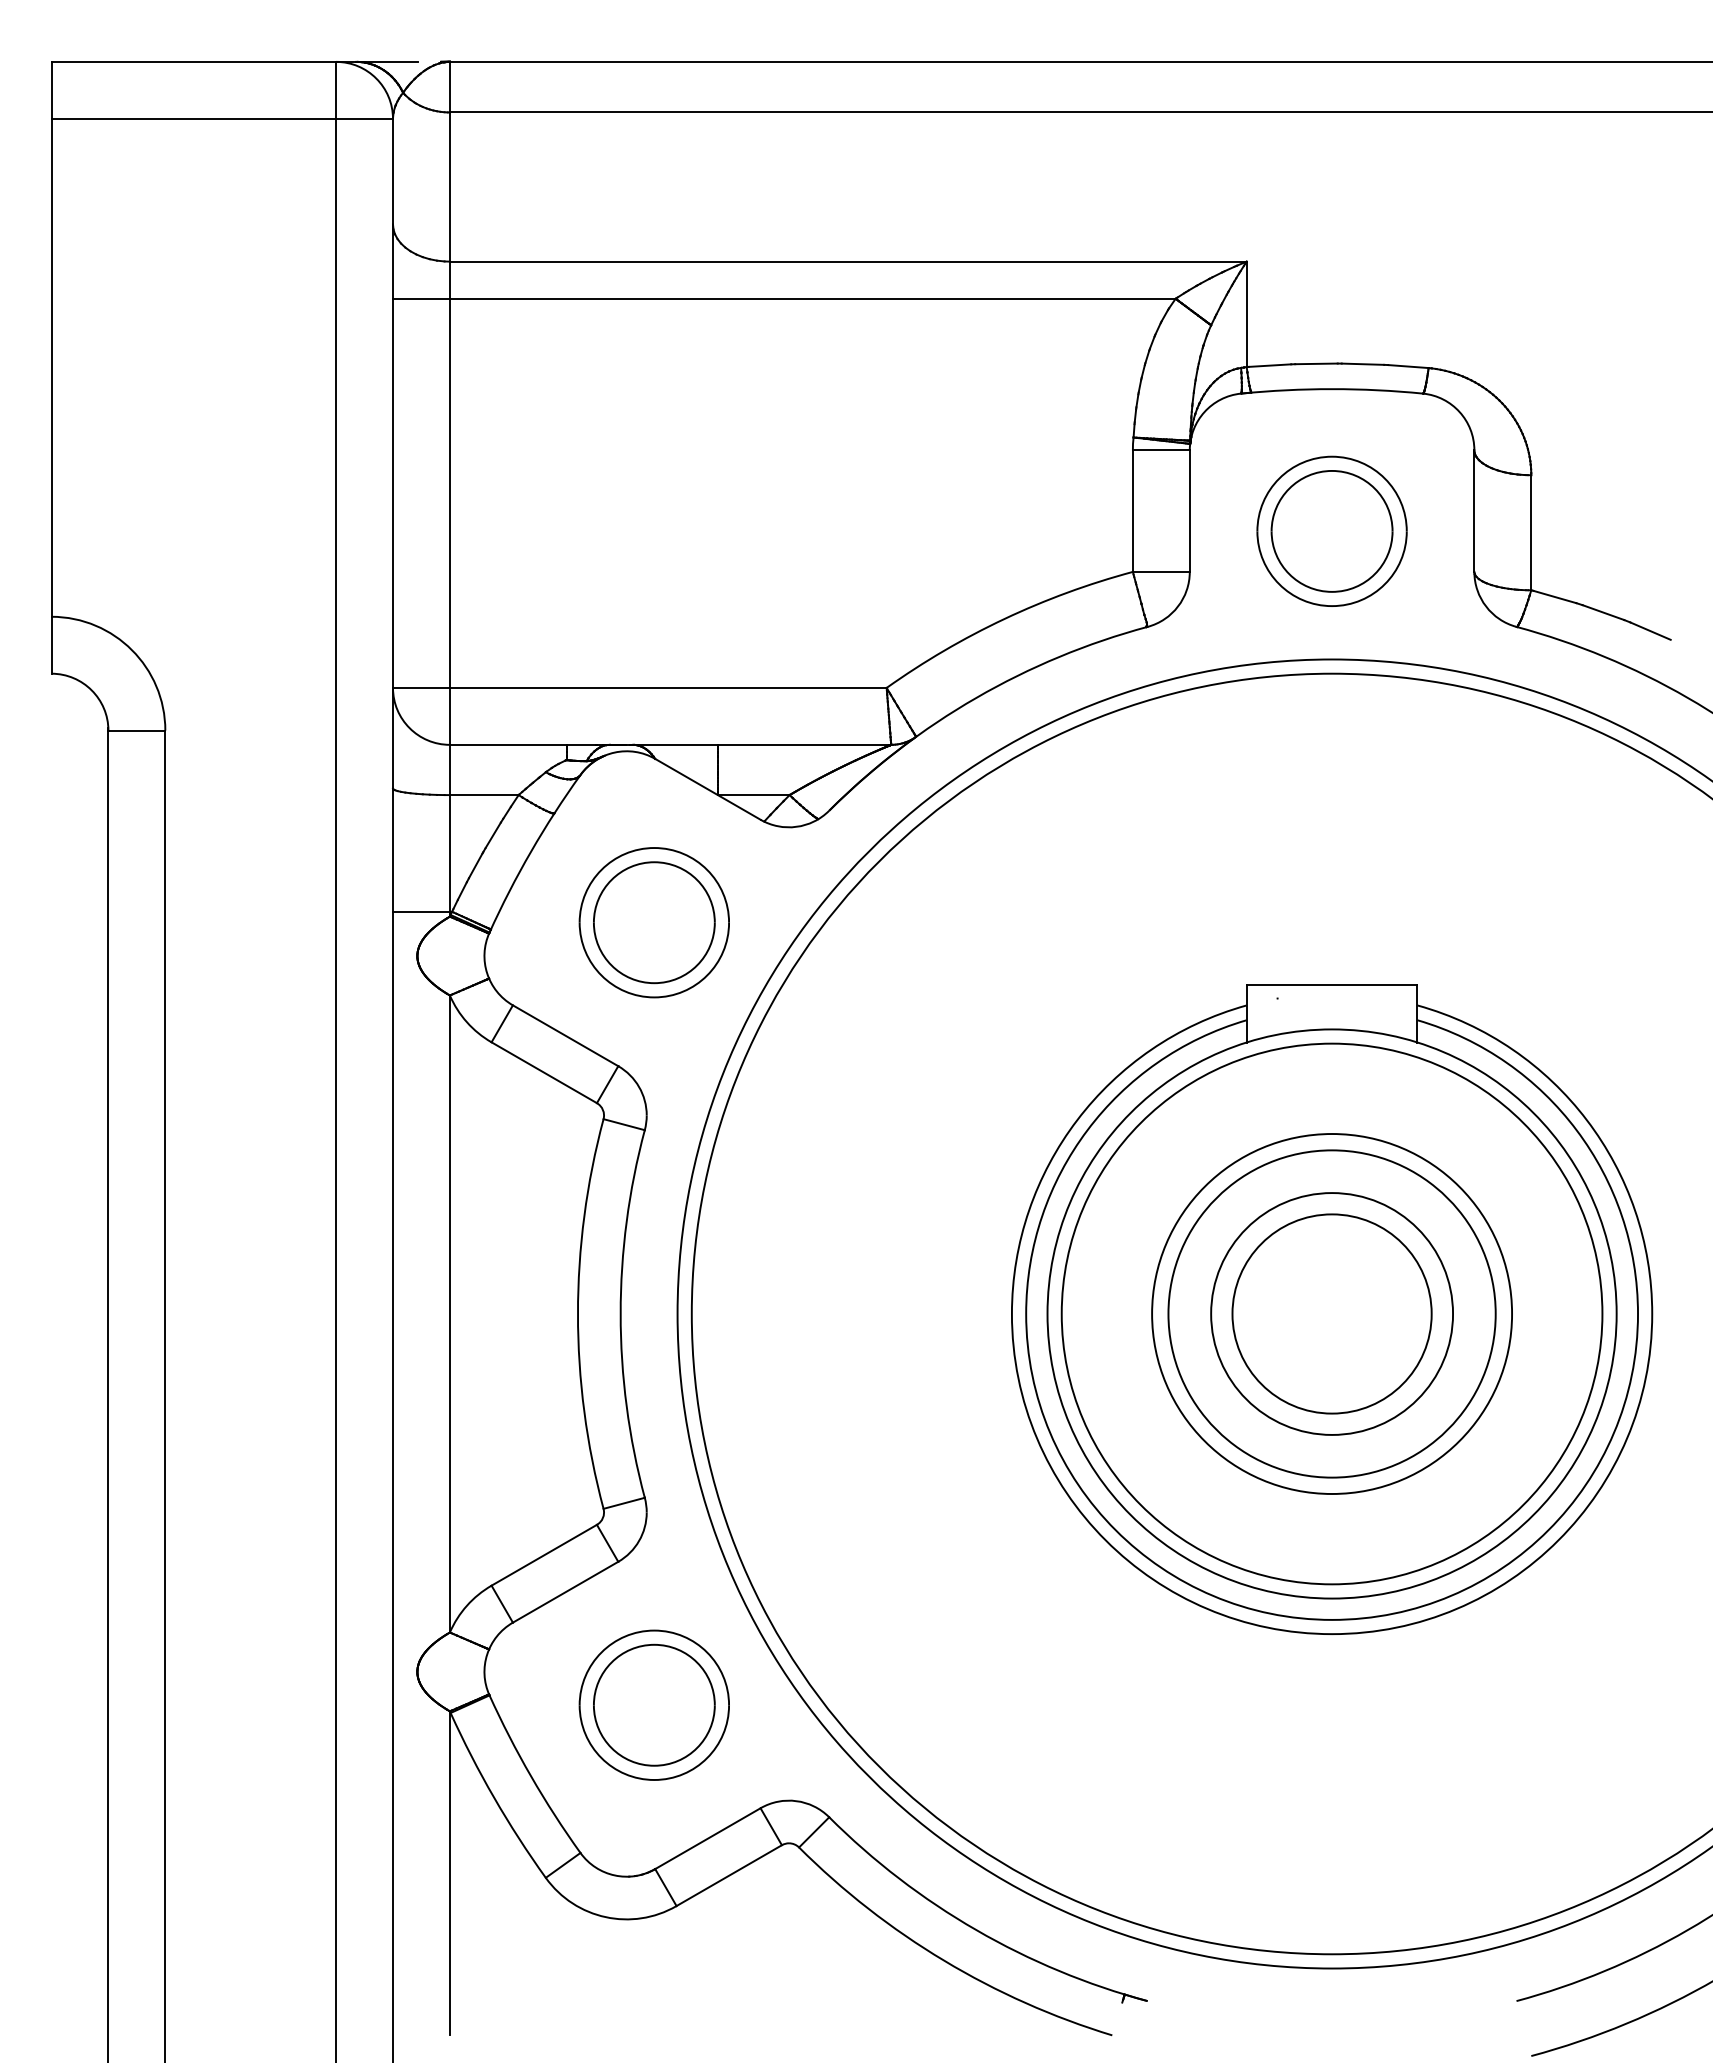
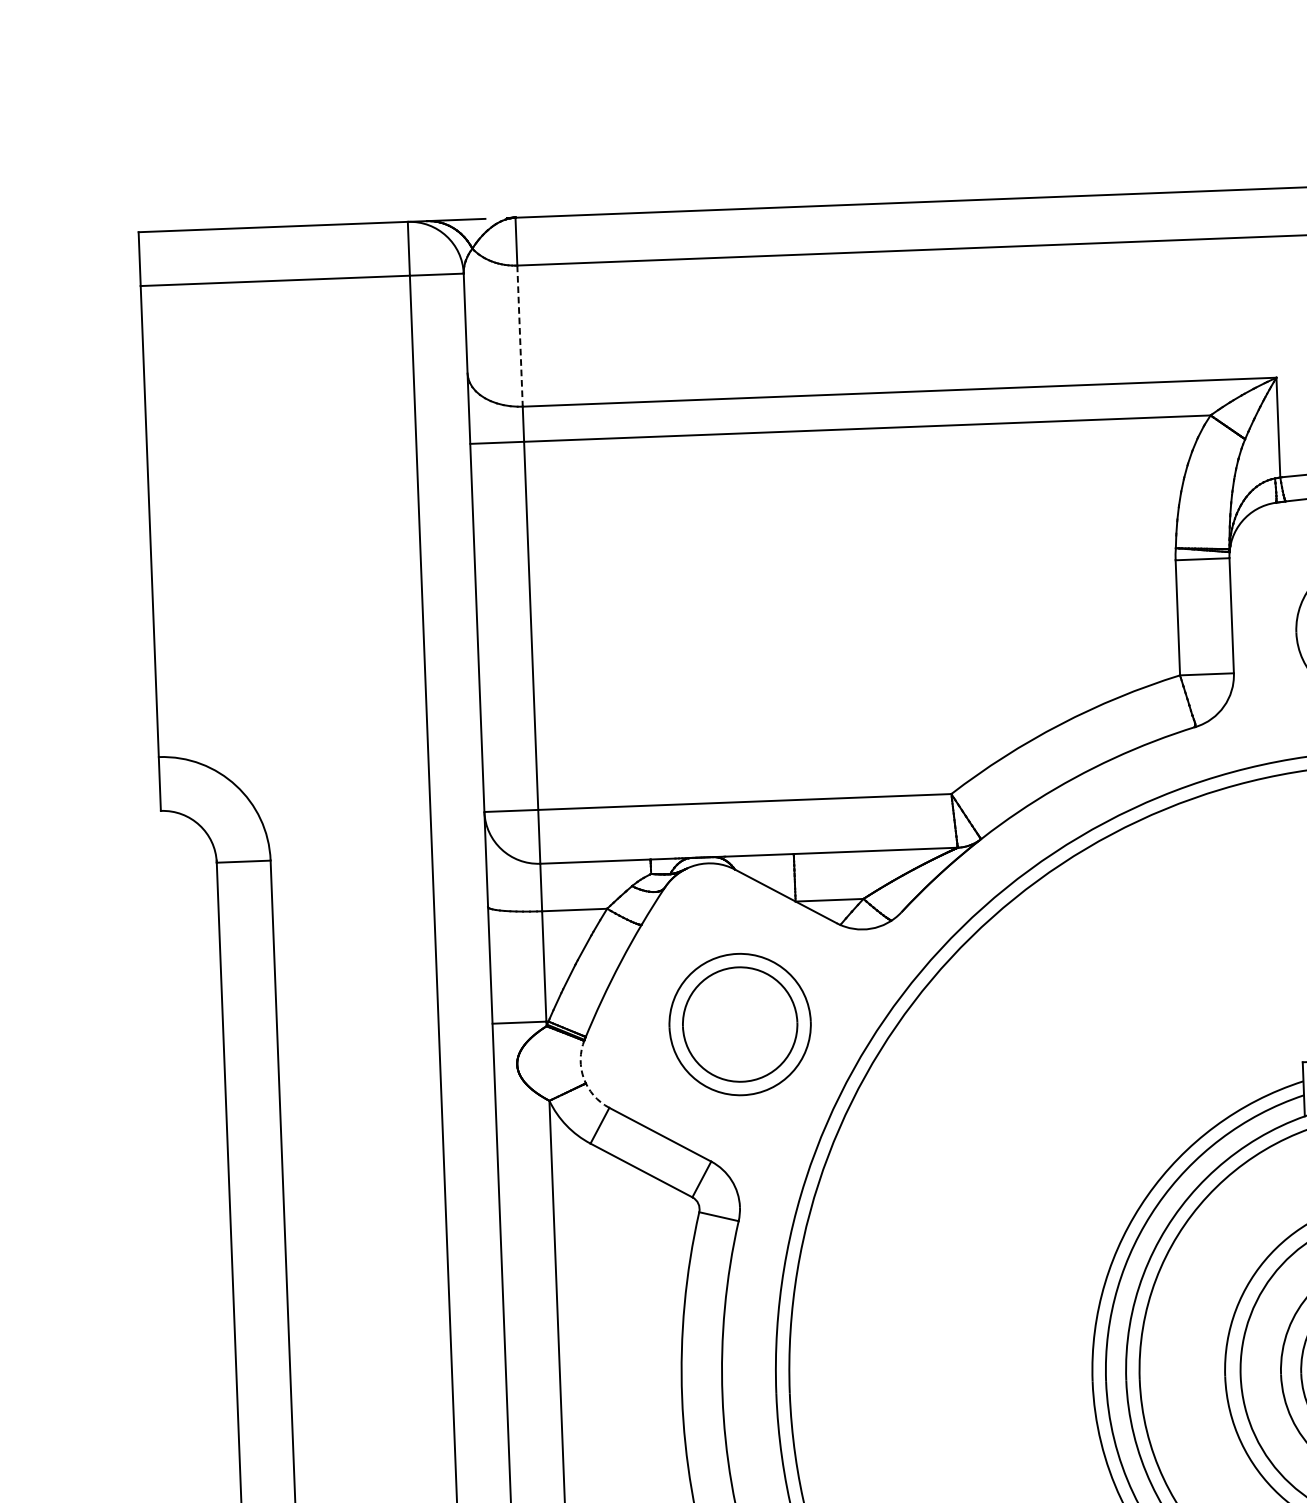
line: (449, 187) -> (519, 336), solid -> dashed
arc: (487, 973) -> (584, 1078), solid -> dashed

